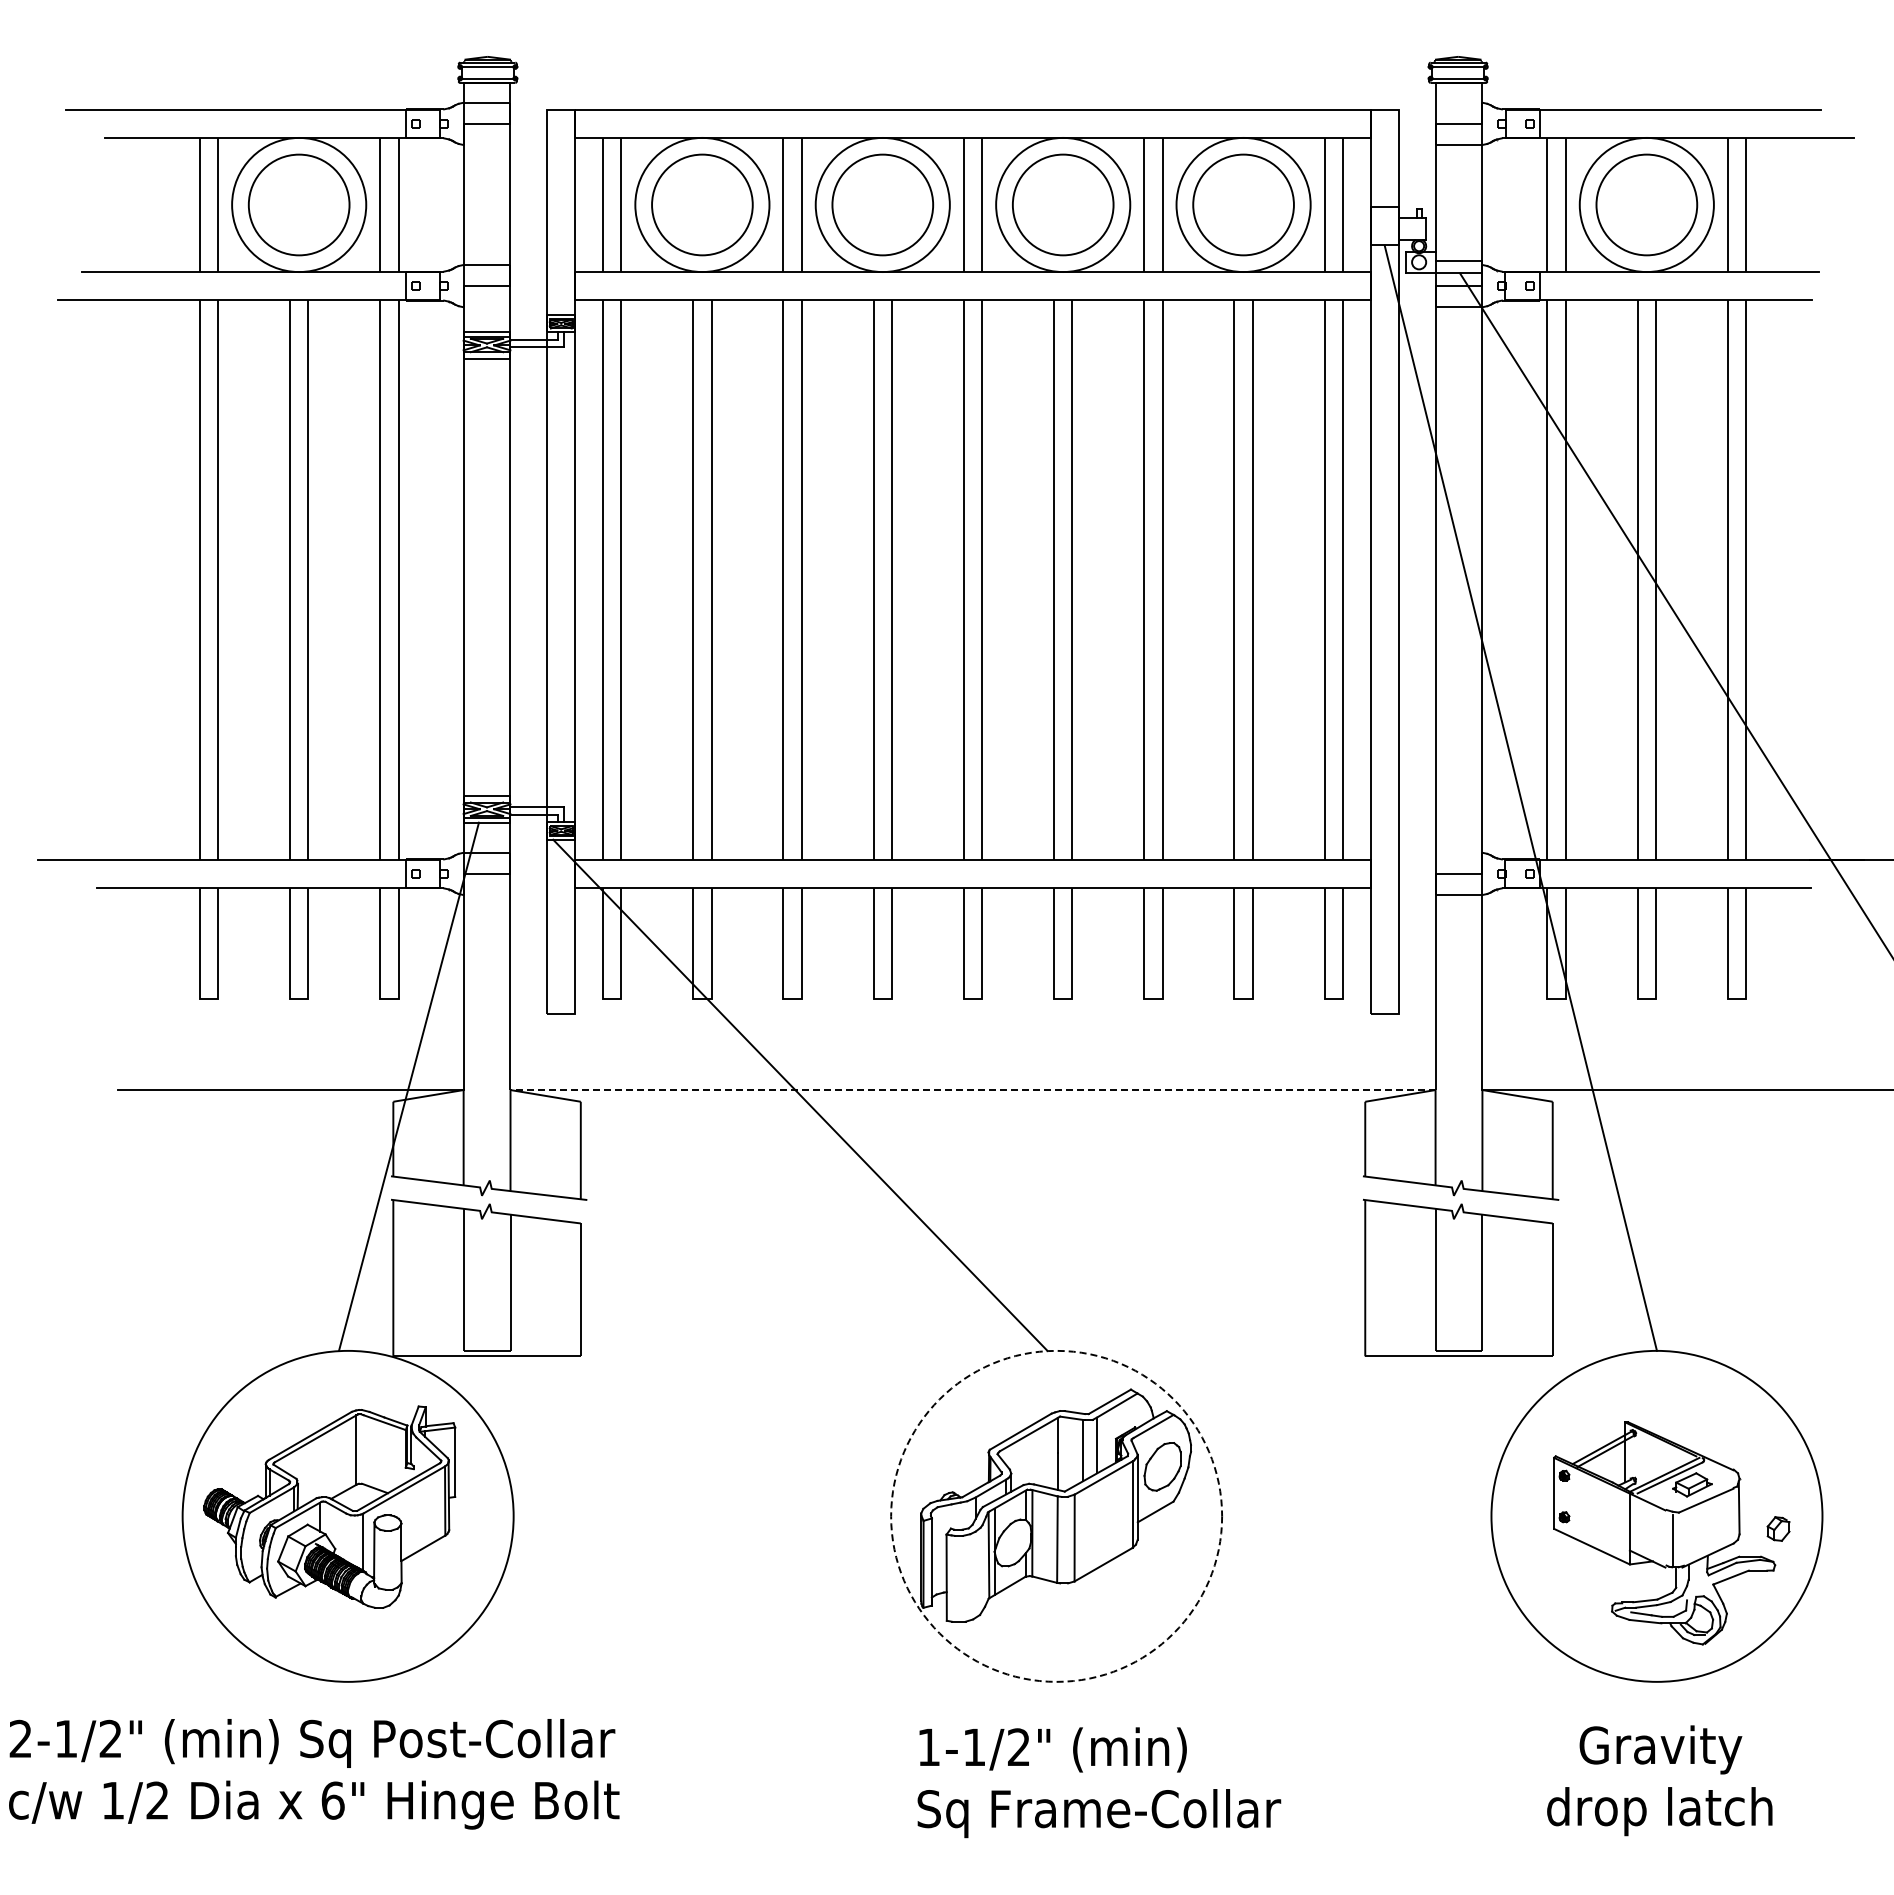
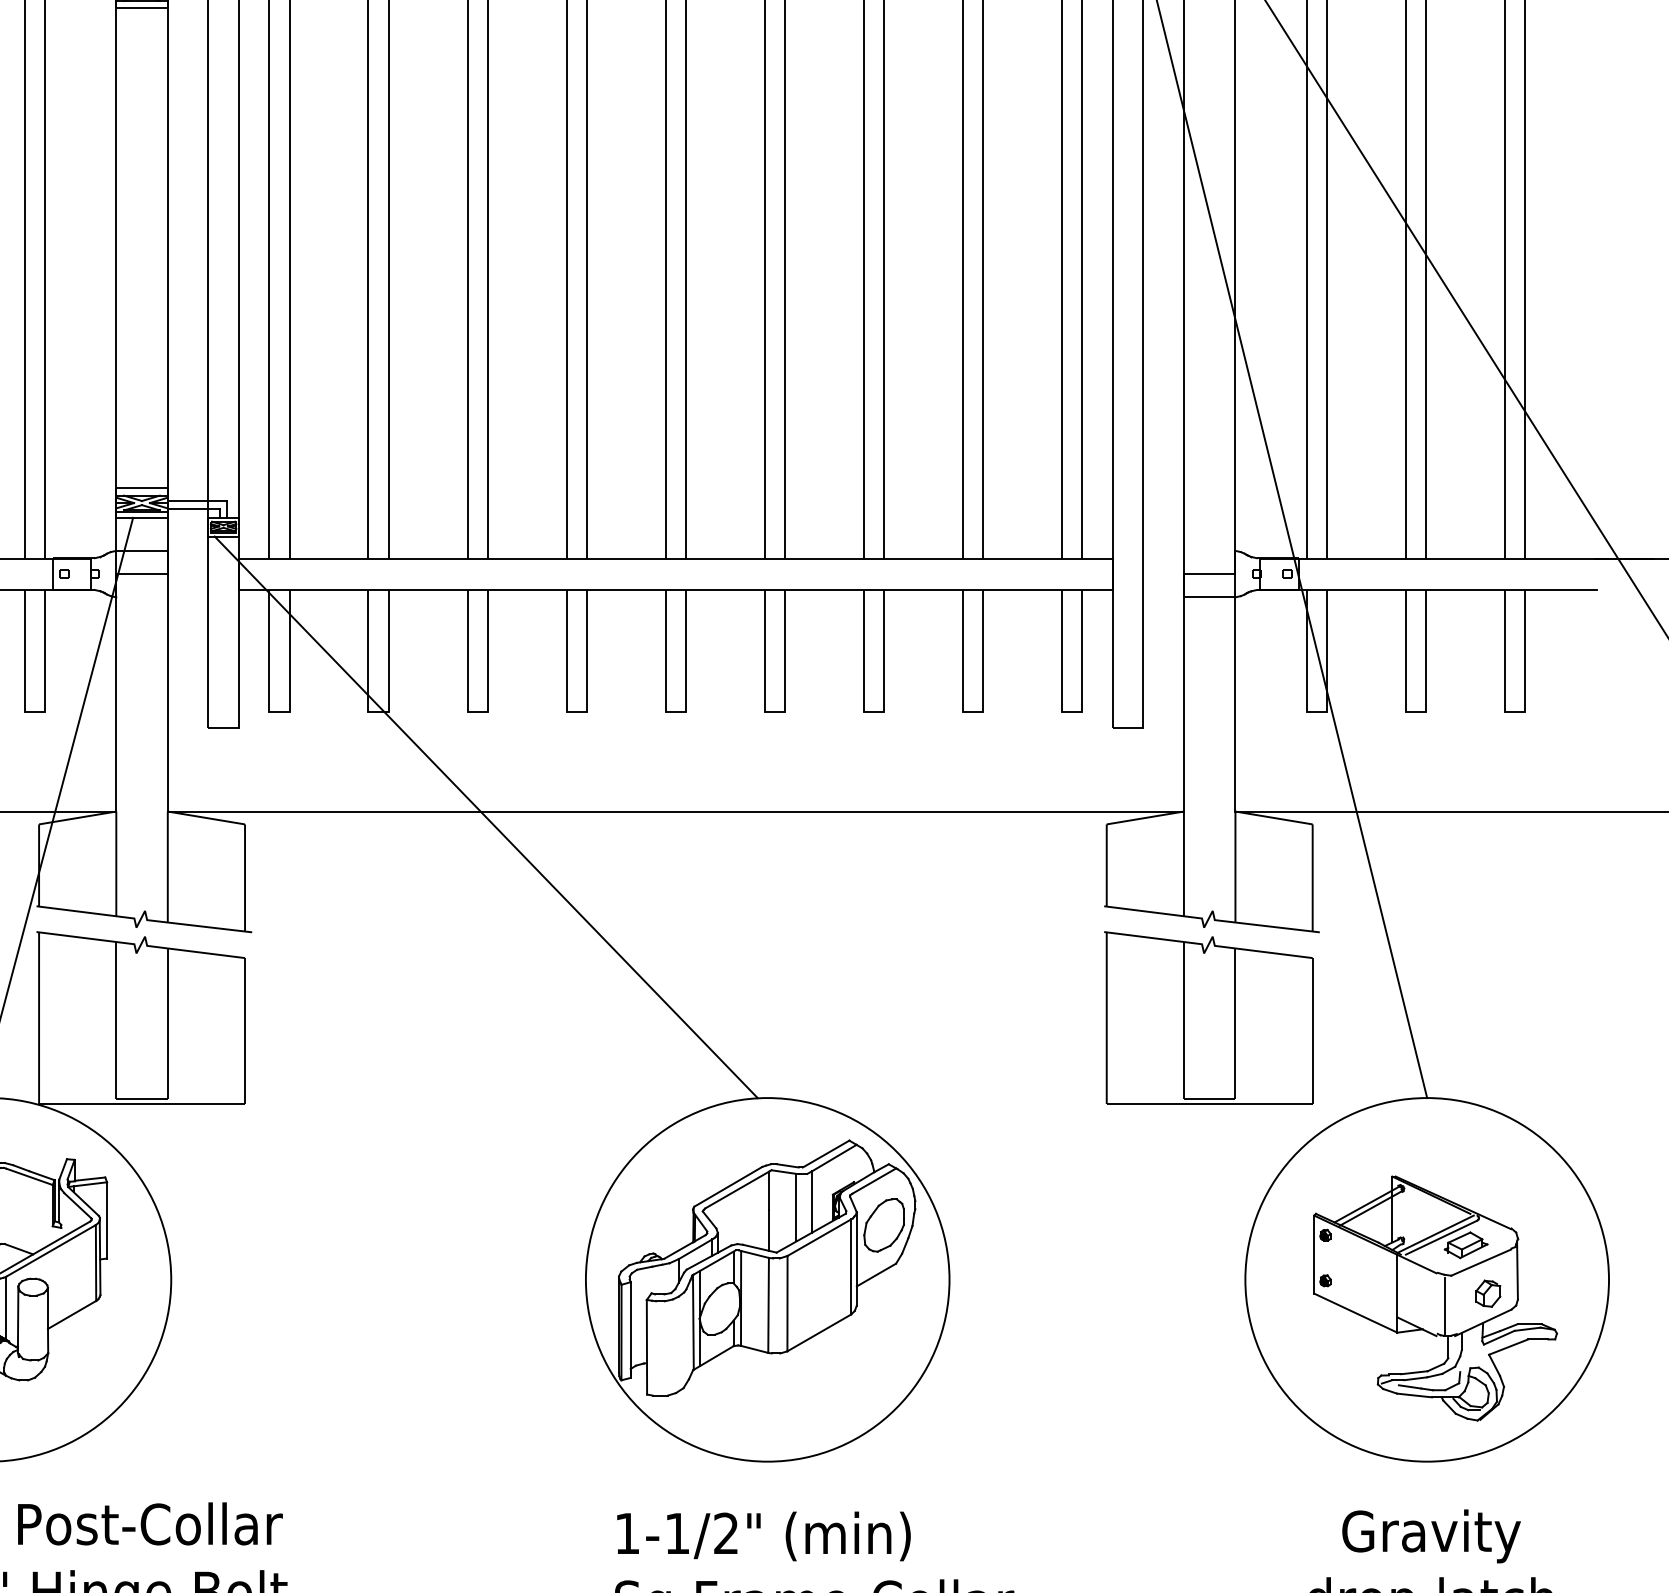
line: (973, 1090) -> (676, 812), dashed -> solid
circle: (1056, 1515) -> (767, 1278), dashed -> solid
part: (1778, 1528) -> (1488, 1293), moved

